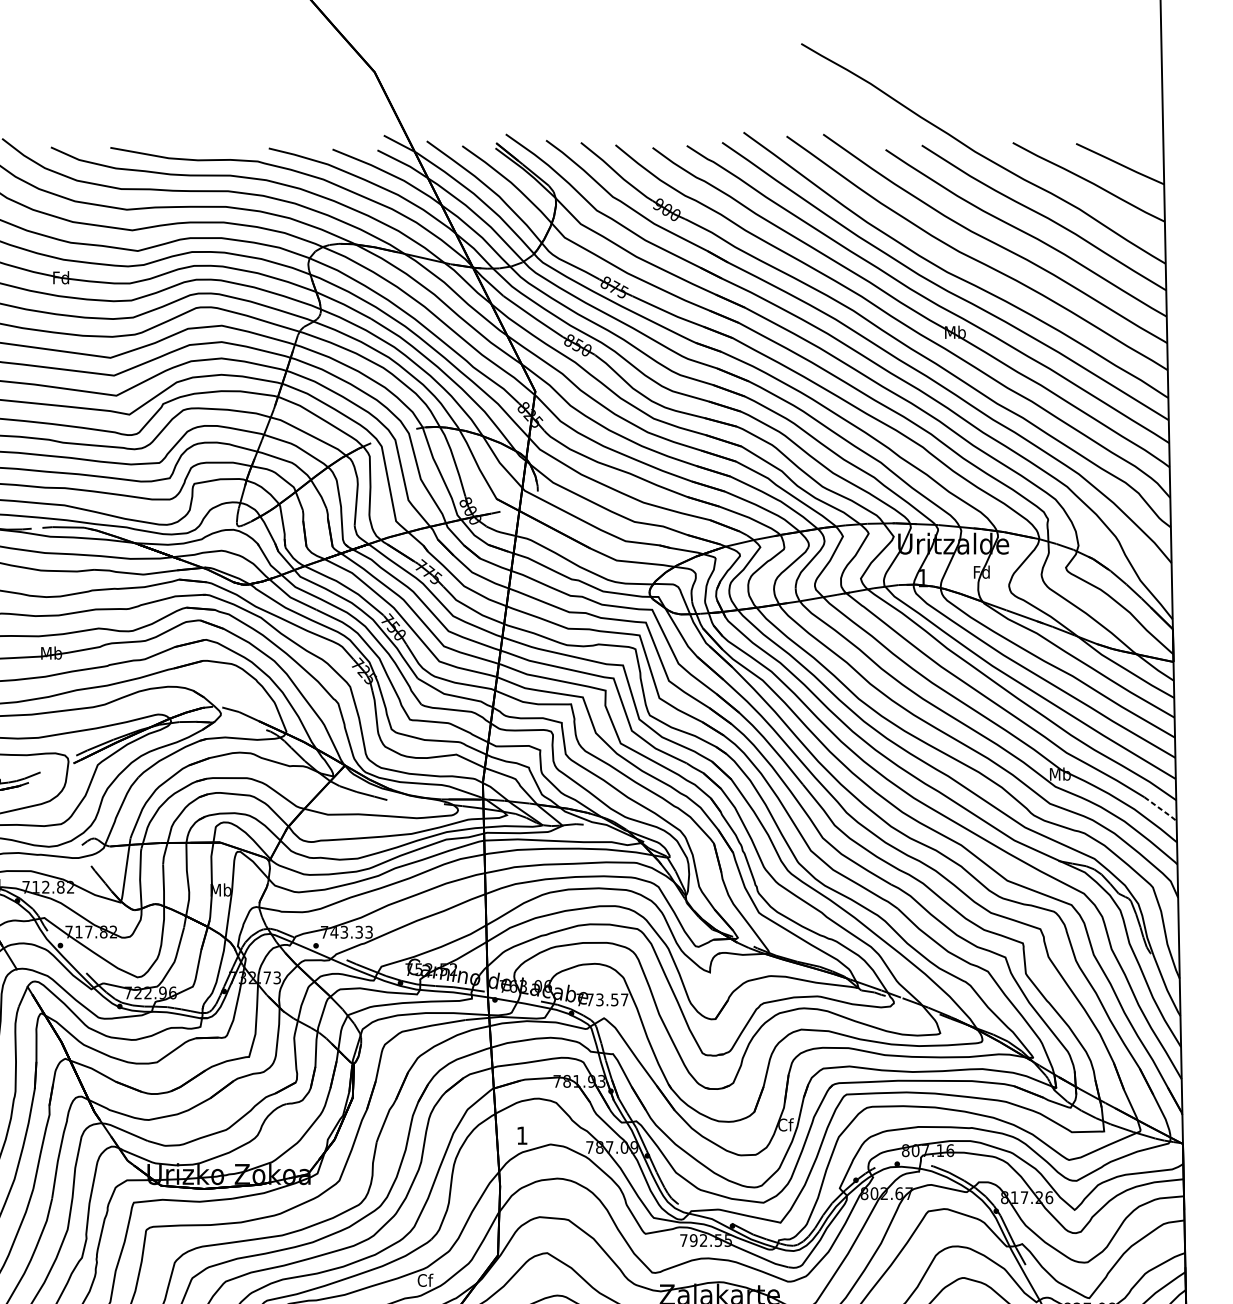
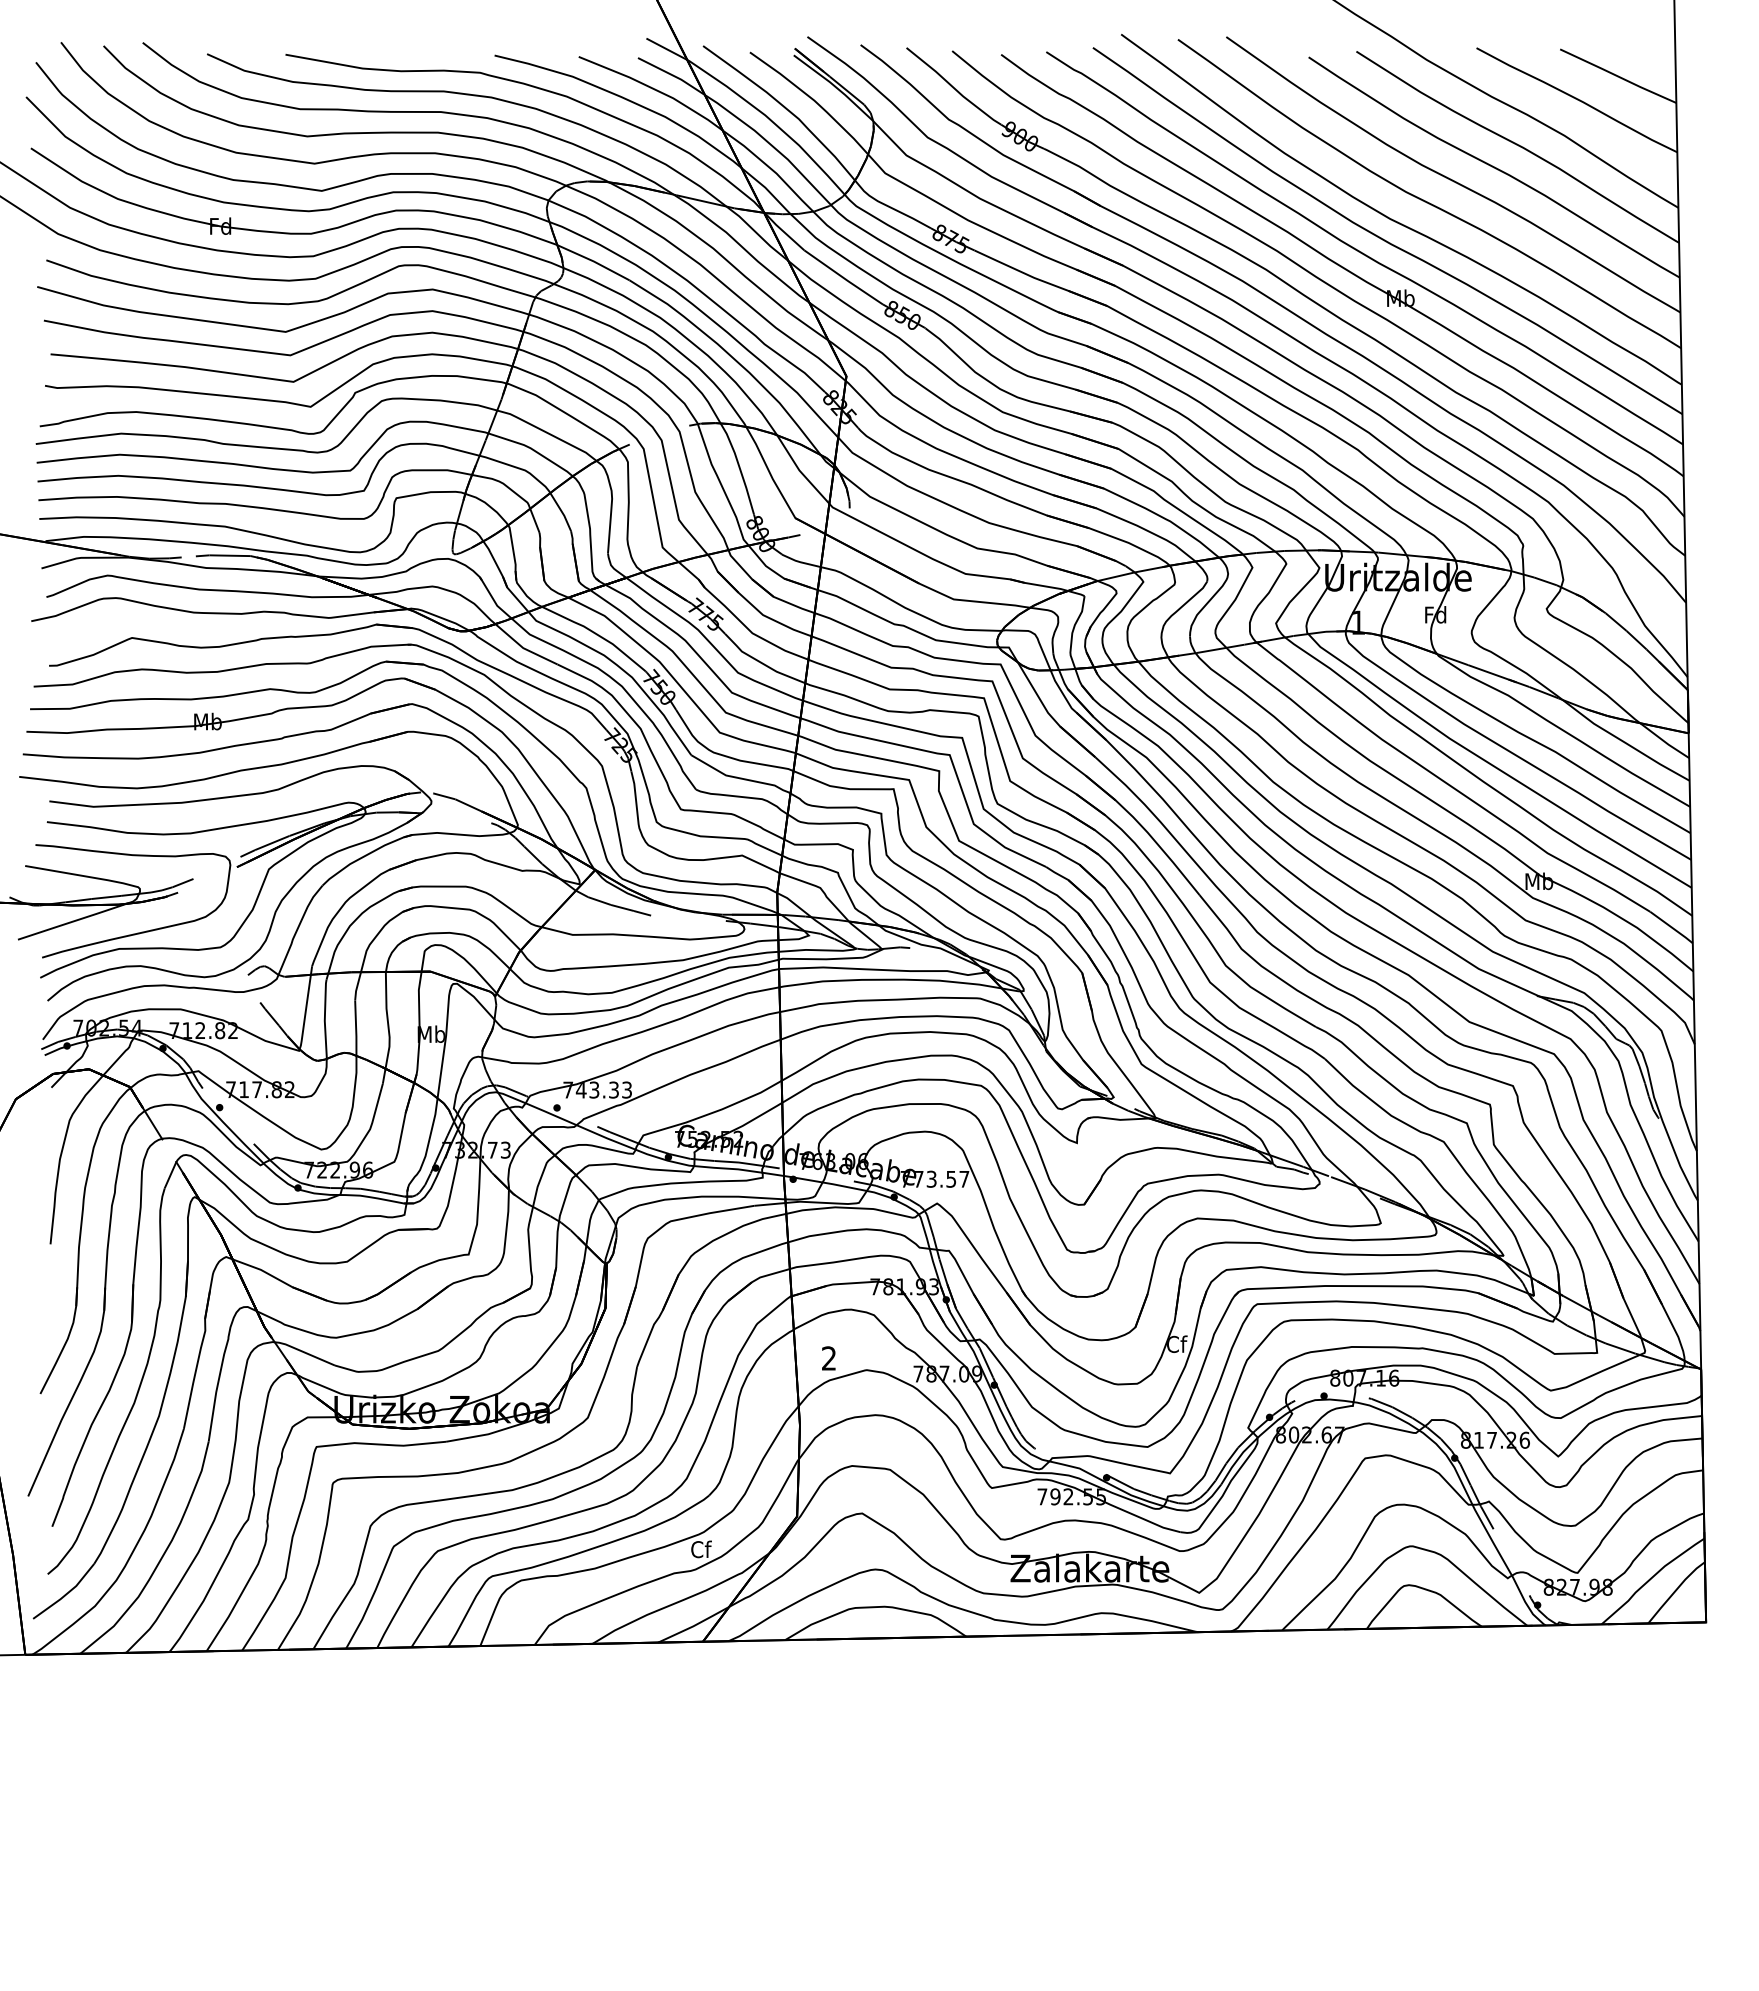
line: (1161, 809) -> (1672, 927), dashed -> solid
text: (521, 1135) -> (828, 1358), 1 -> 2

